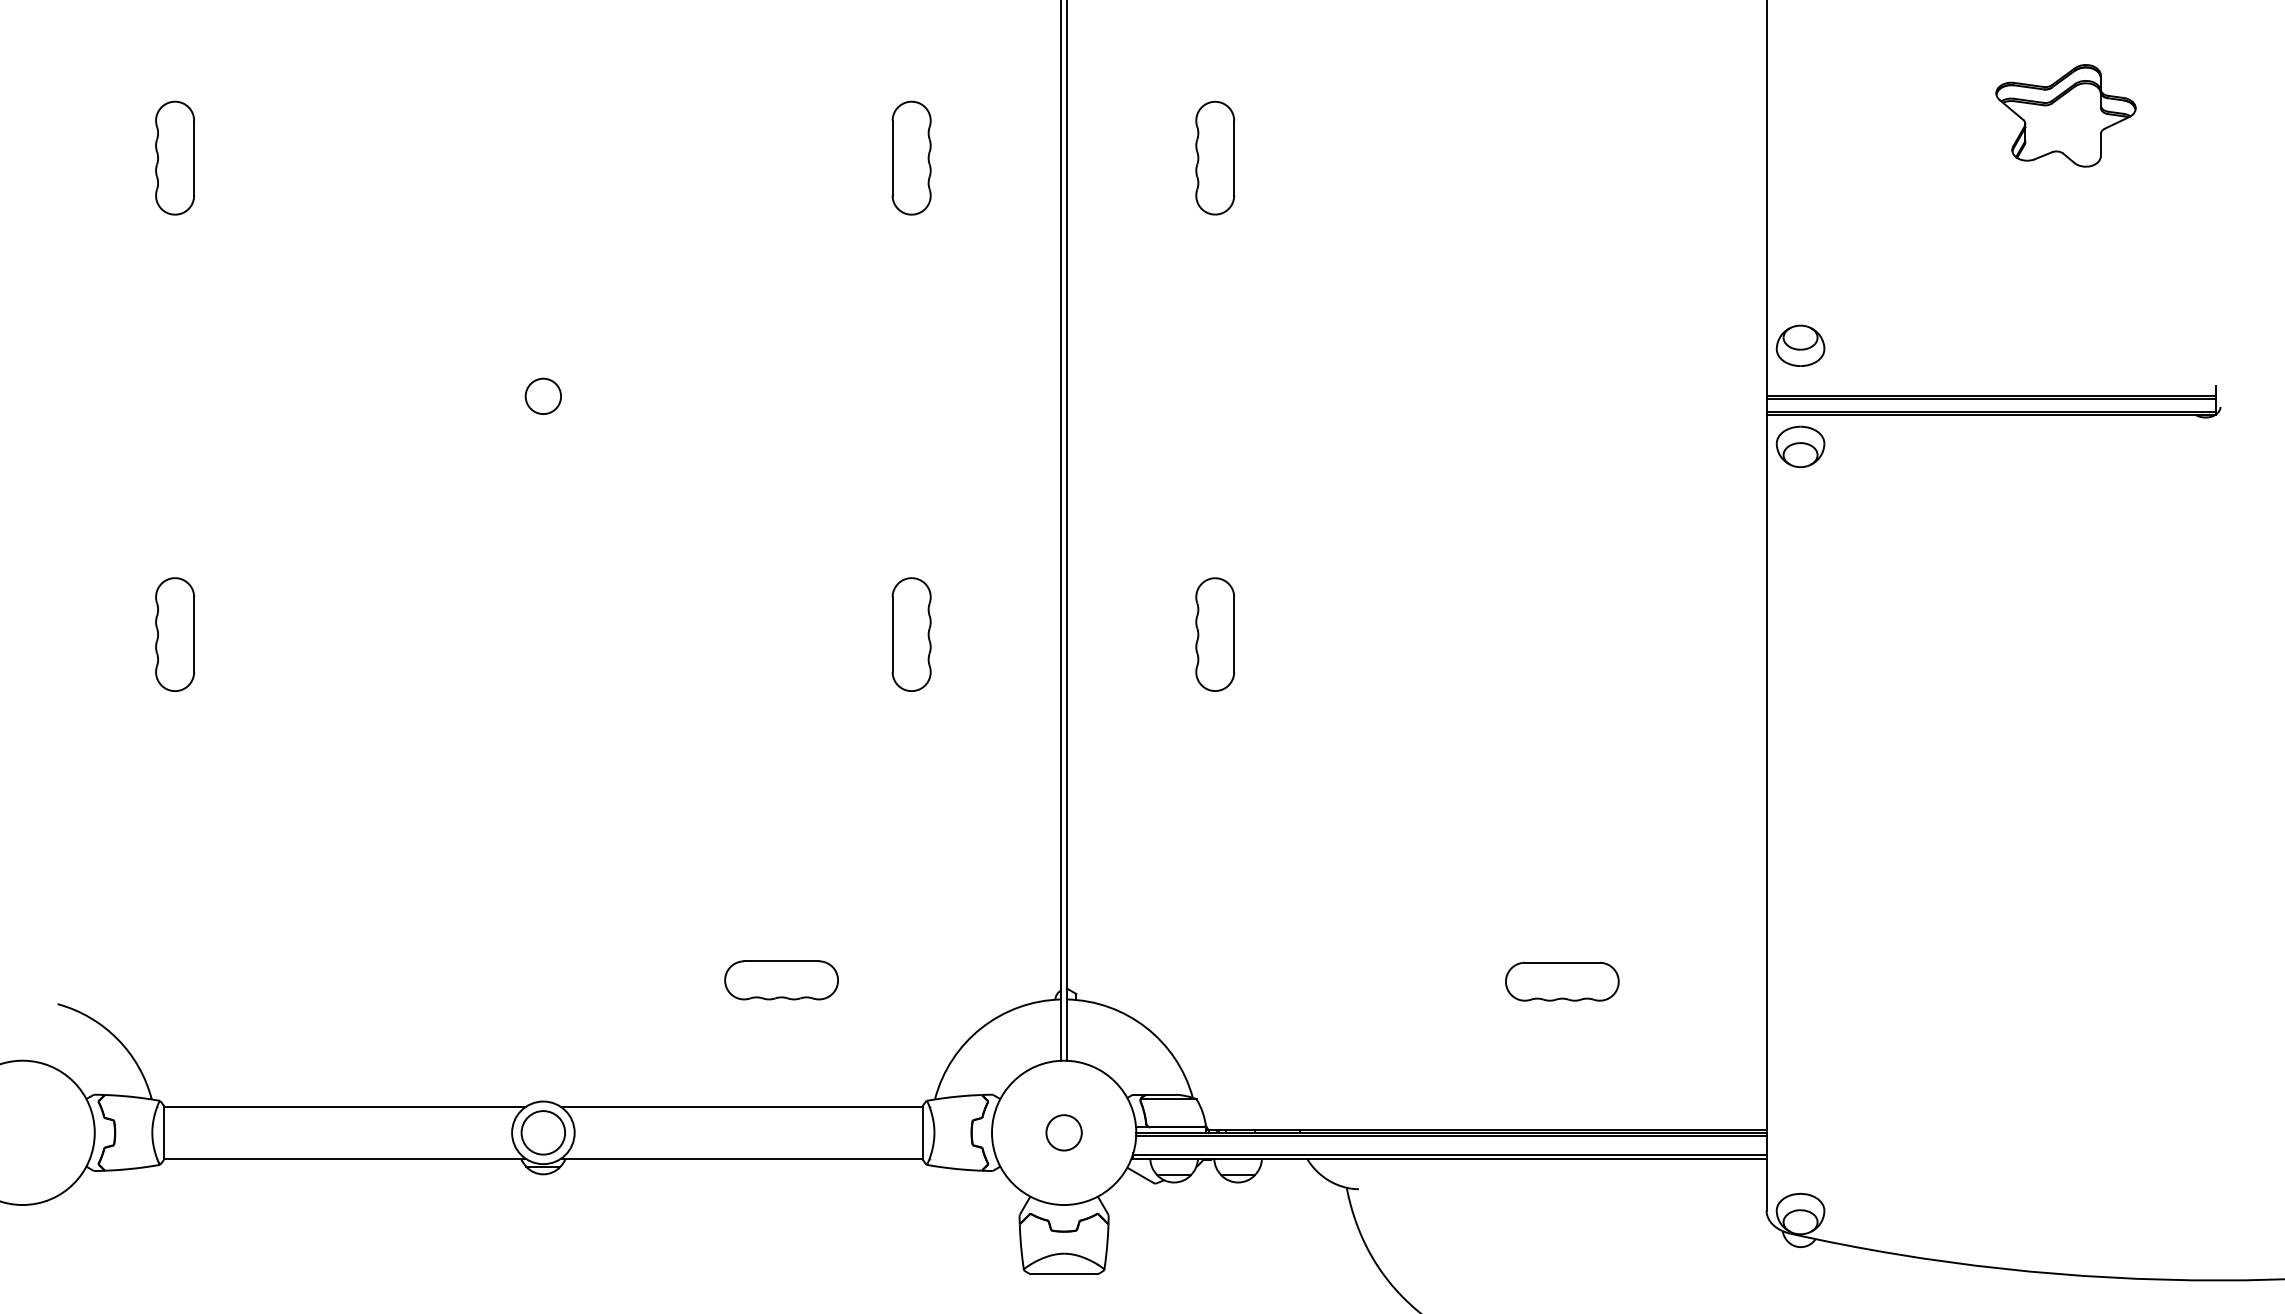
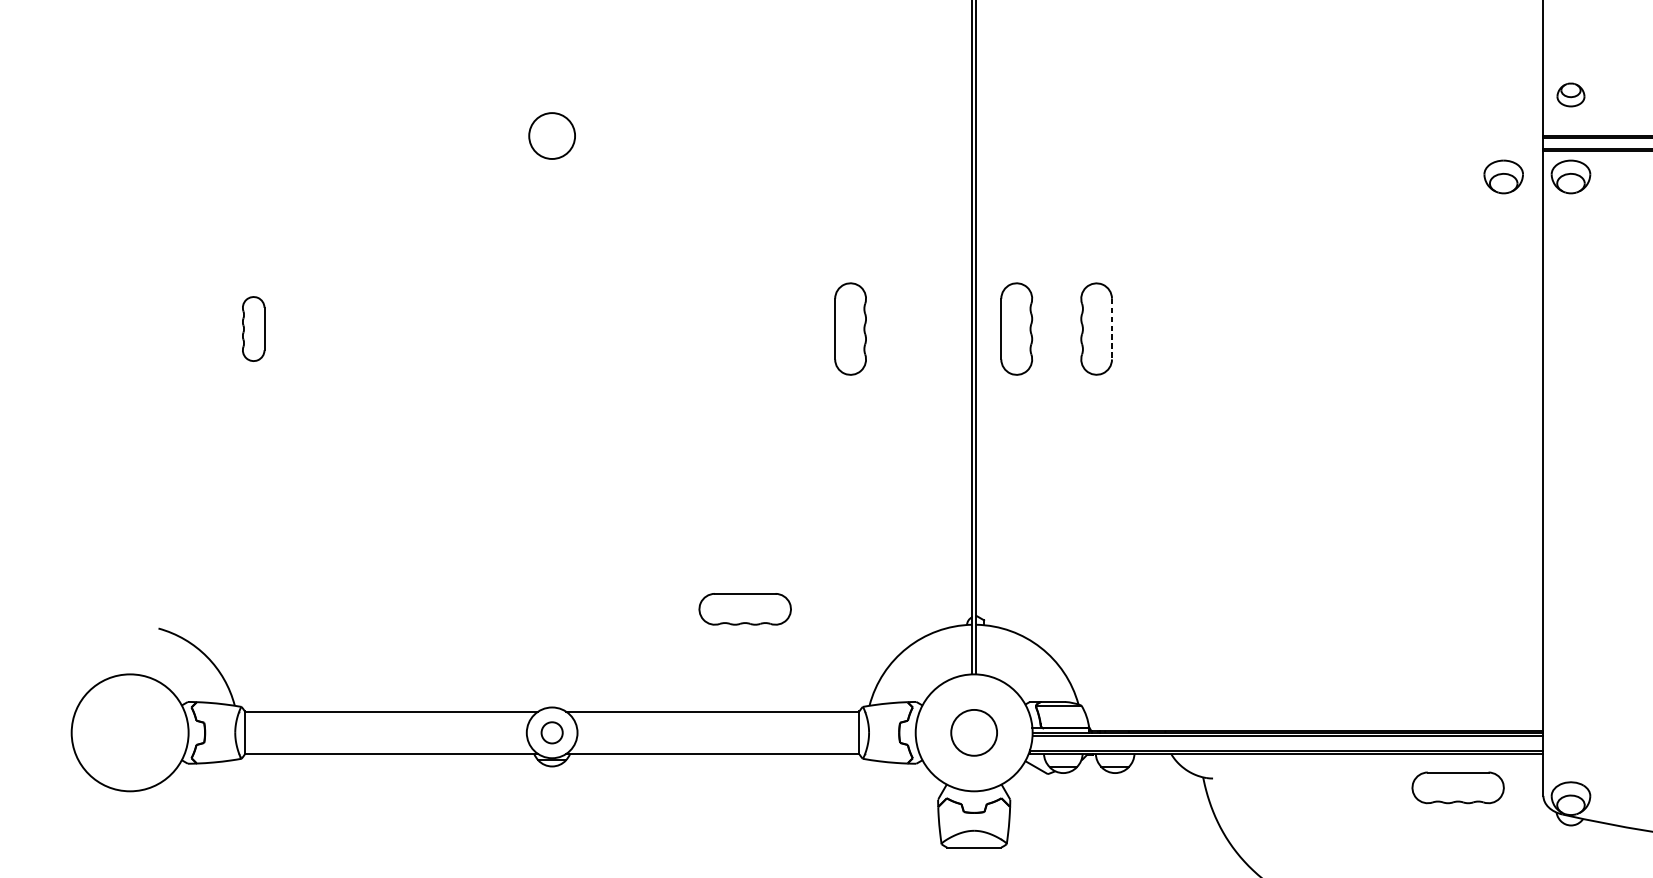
part: (1800, 345) -> (1570, 94), size x0.7
circle: (543, 396) -> (552, 136), size x1.6
part: (1717, 446) -> (1503, 176), added
part: (174, 634) -> (253, 328), size x0.7
part: (1116, 634) -> (1016, 328), added
line: (1234, 635) -> (1112, 329), solid -> dashed
part: (1562, 981) -> (1458, 787), moved
circle: (543, 1132) -> (552, 732), size x0.6
circle: (1063, 1132) -> (973, 732), size x1.6

